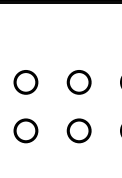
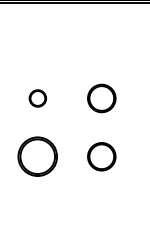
part: (25, 82) -> (37, 98), size x0.6
circle: (25, 130) -> (37, 156), size x1.4

